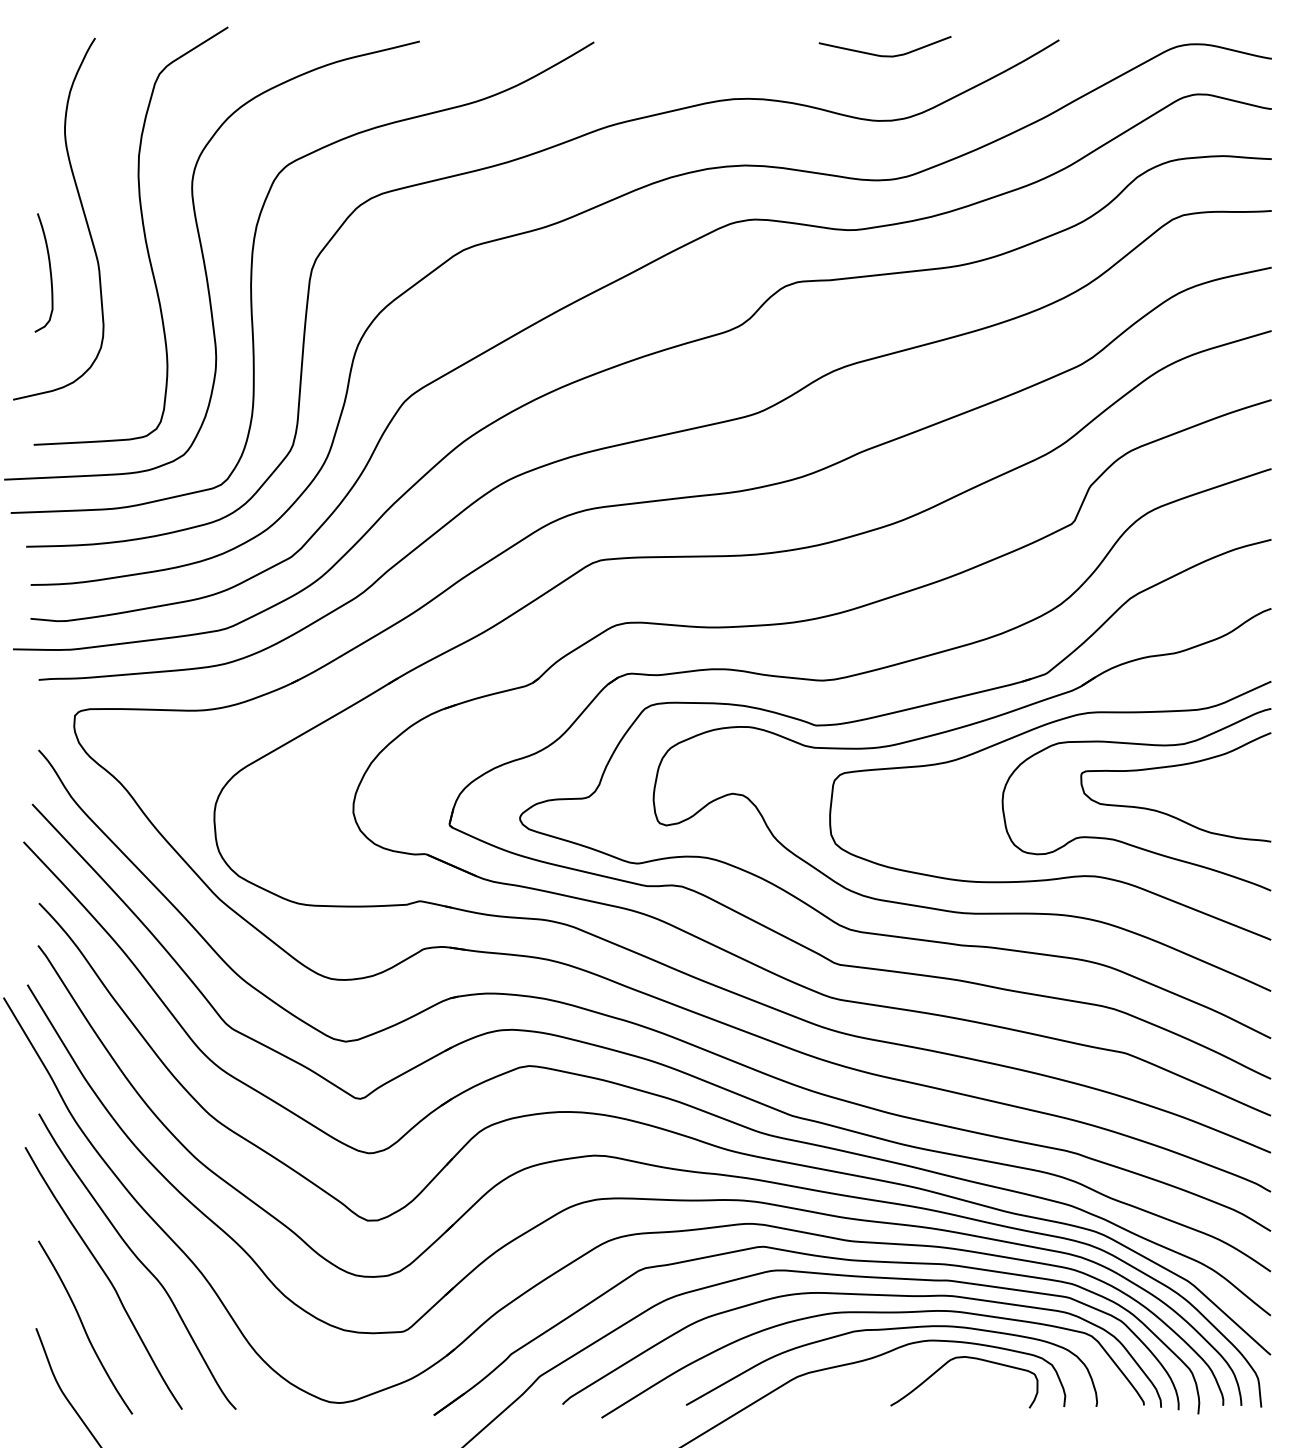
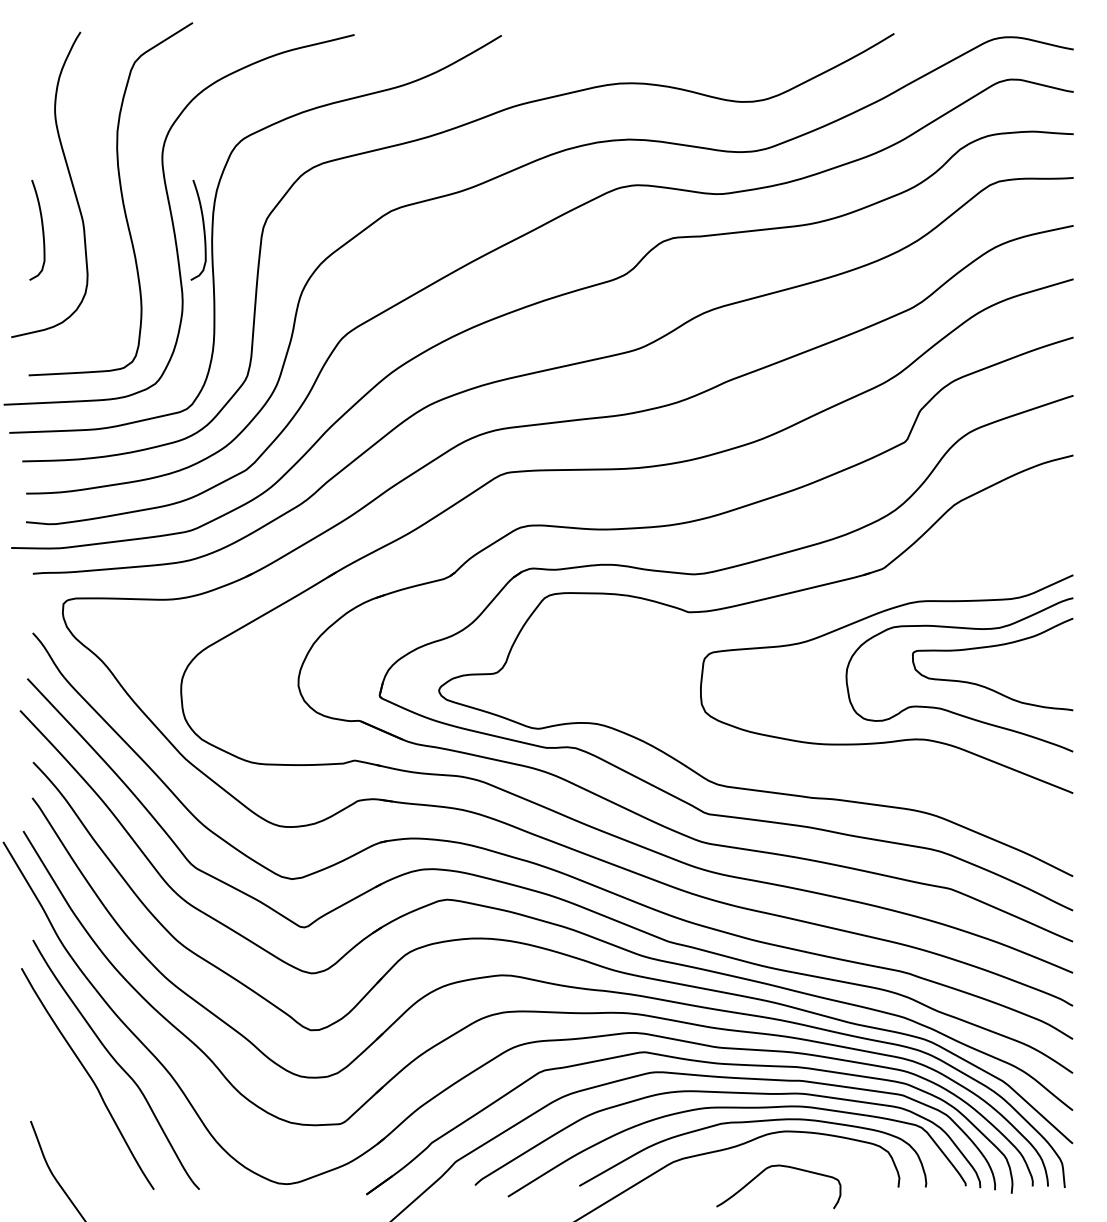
curve: (884, 55) -> (746, 46), removed
curve: (240, 272) -> (203, 229), added
part: (944, 733) -> (797, 619), removed
curve: (84, 1327) -> (71, 1120), removed
curve: (961, 1358) -> (776, 1166), moved

